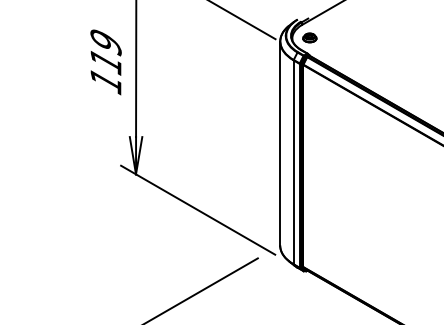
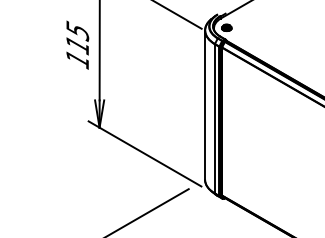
text: (105, 41) -> (77, 30), 119 -> 115

